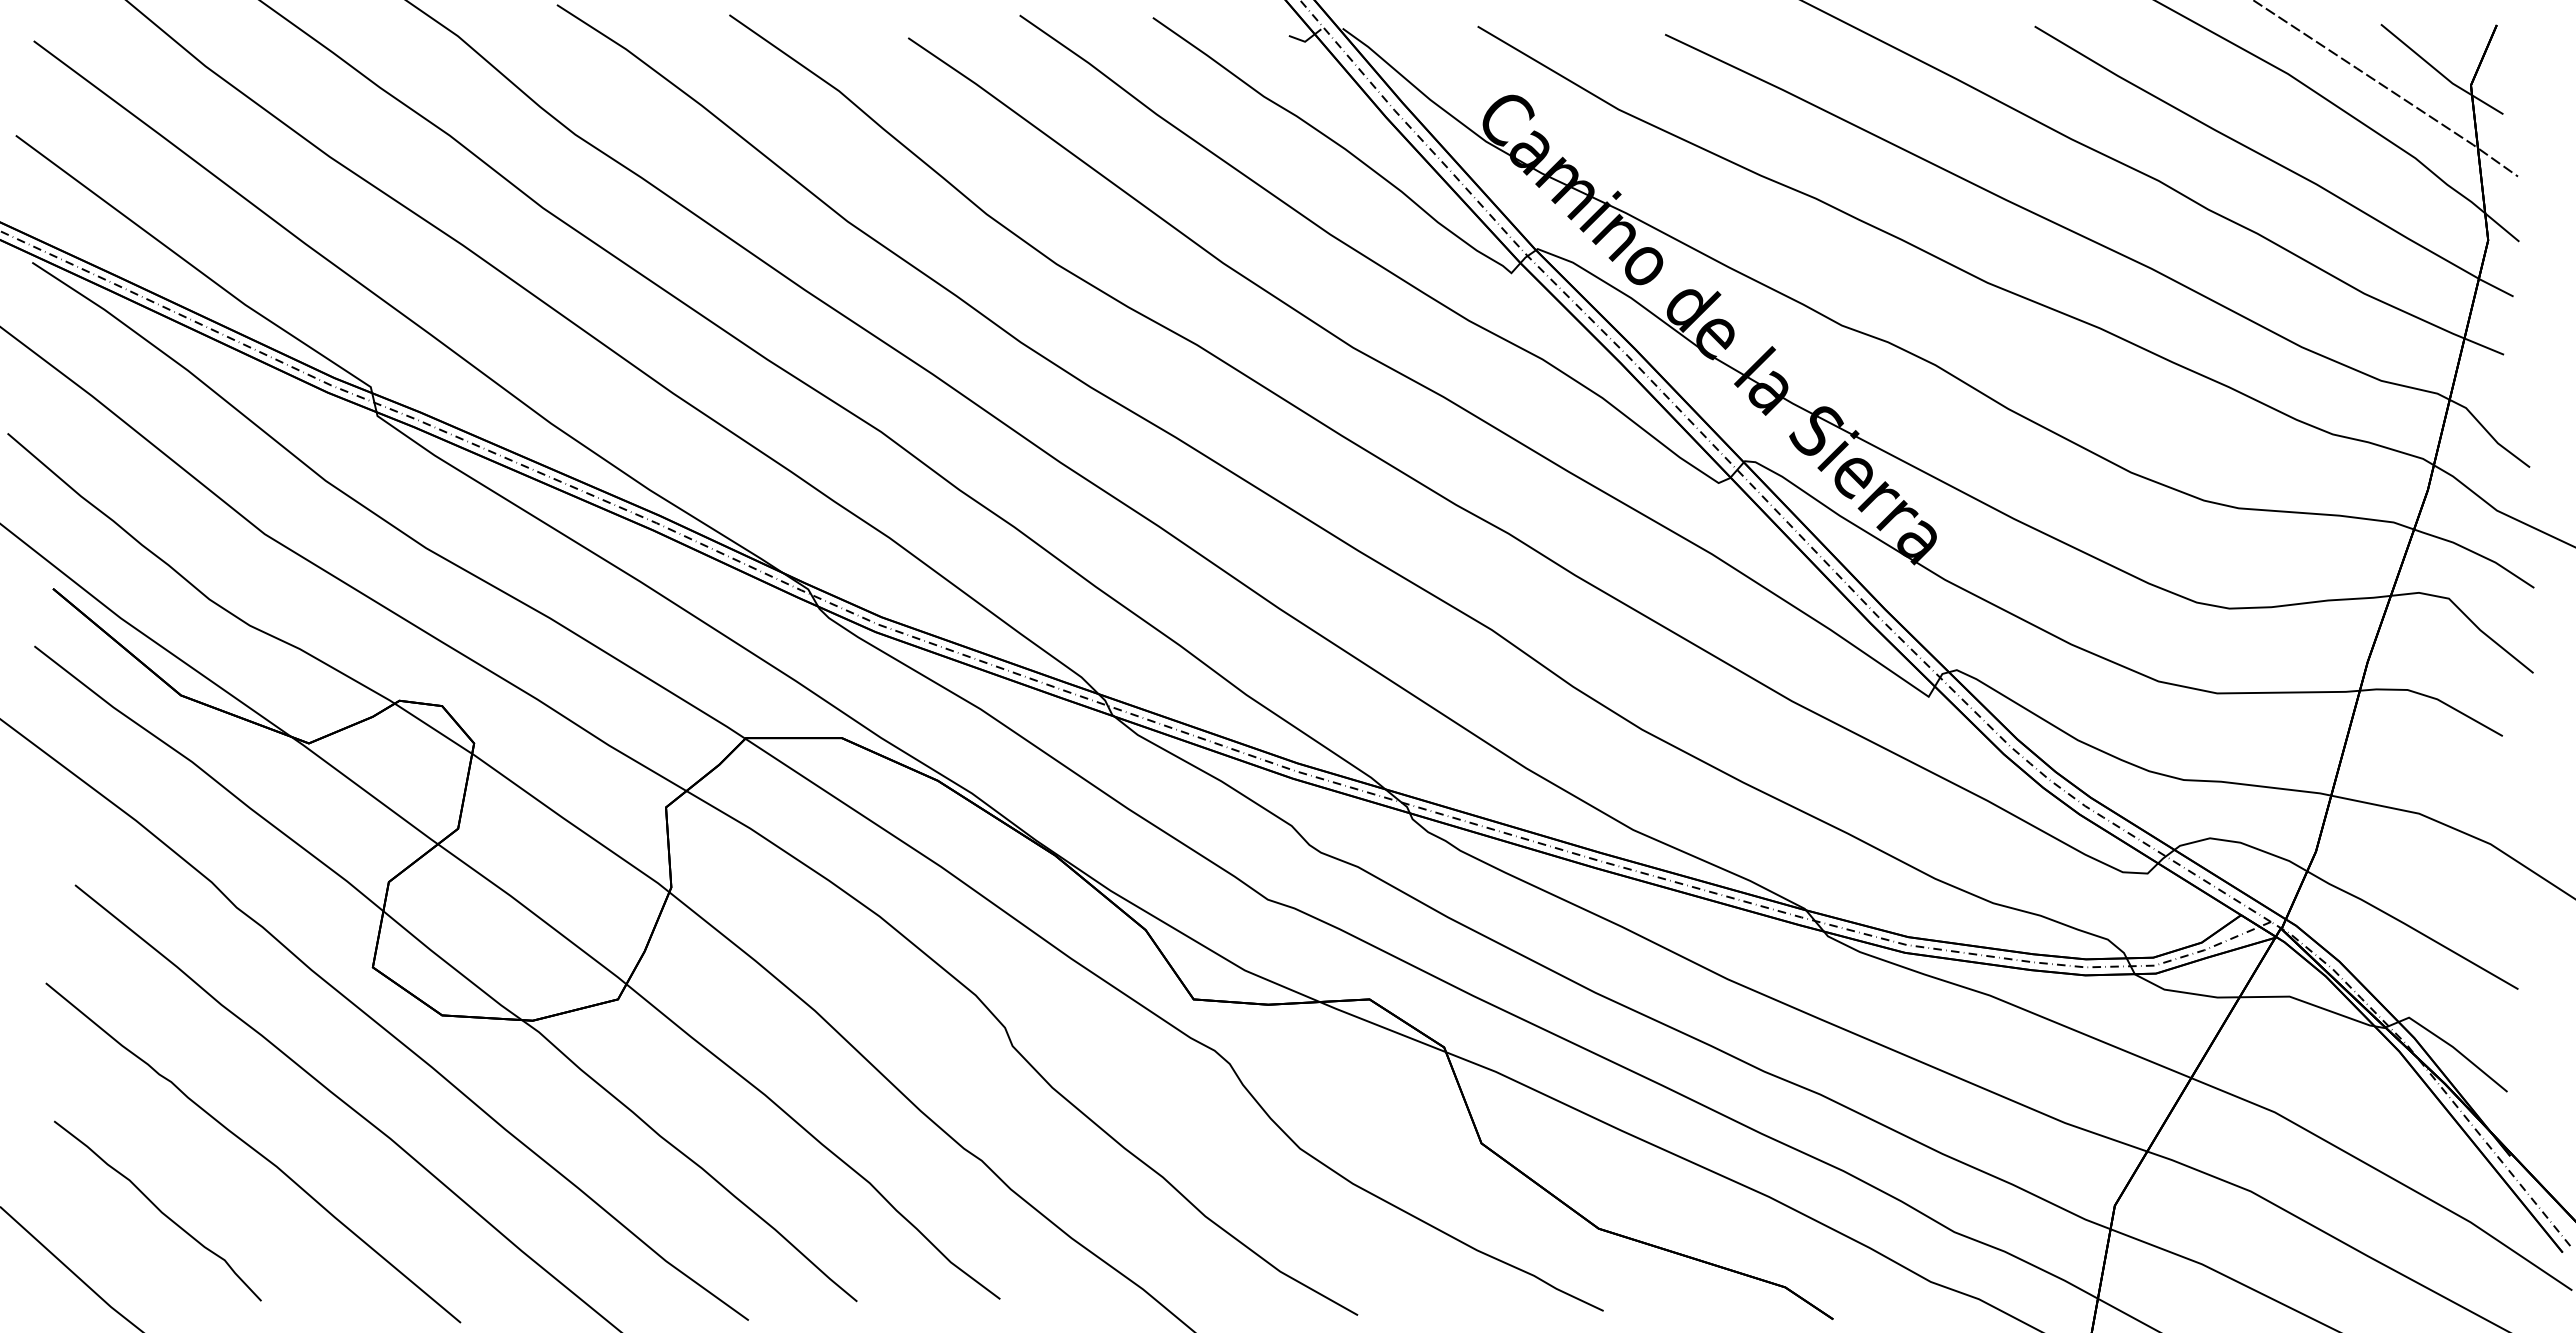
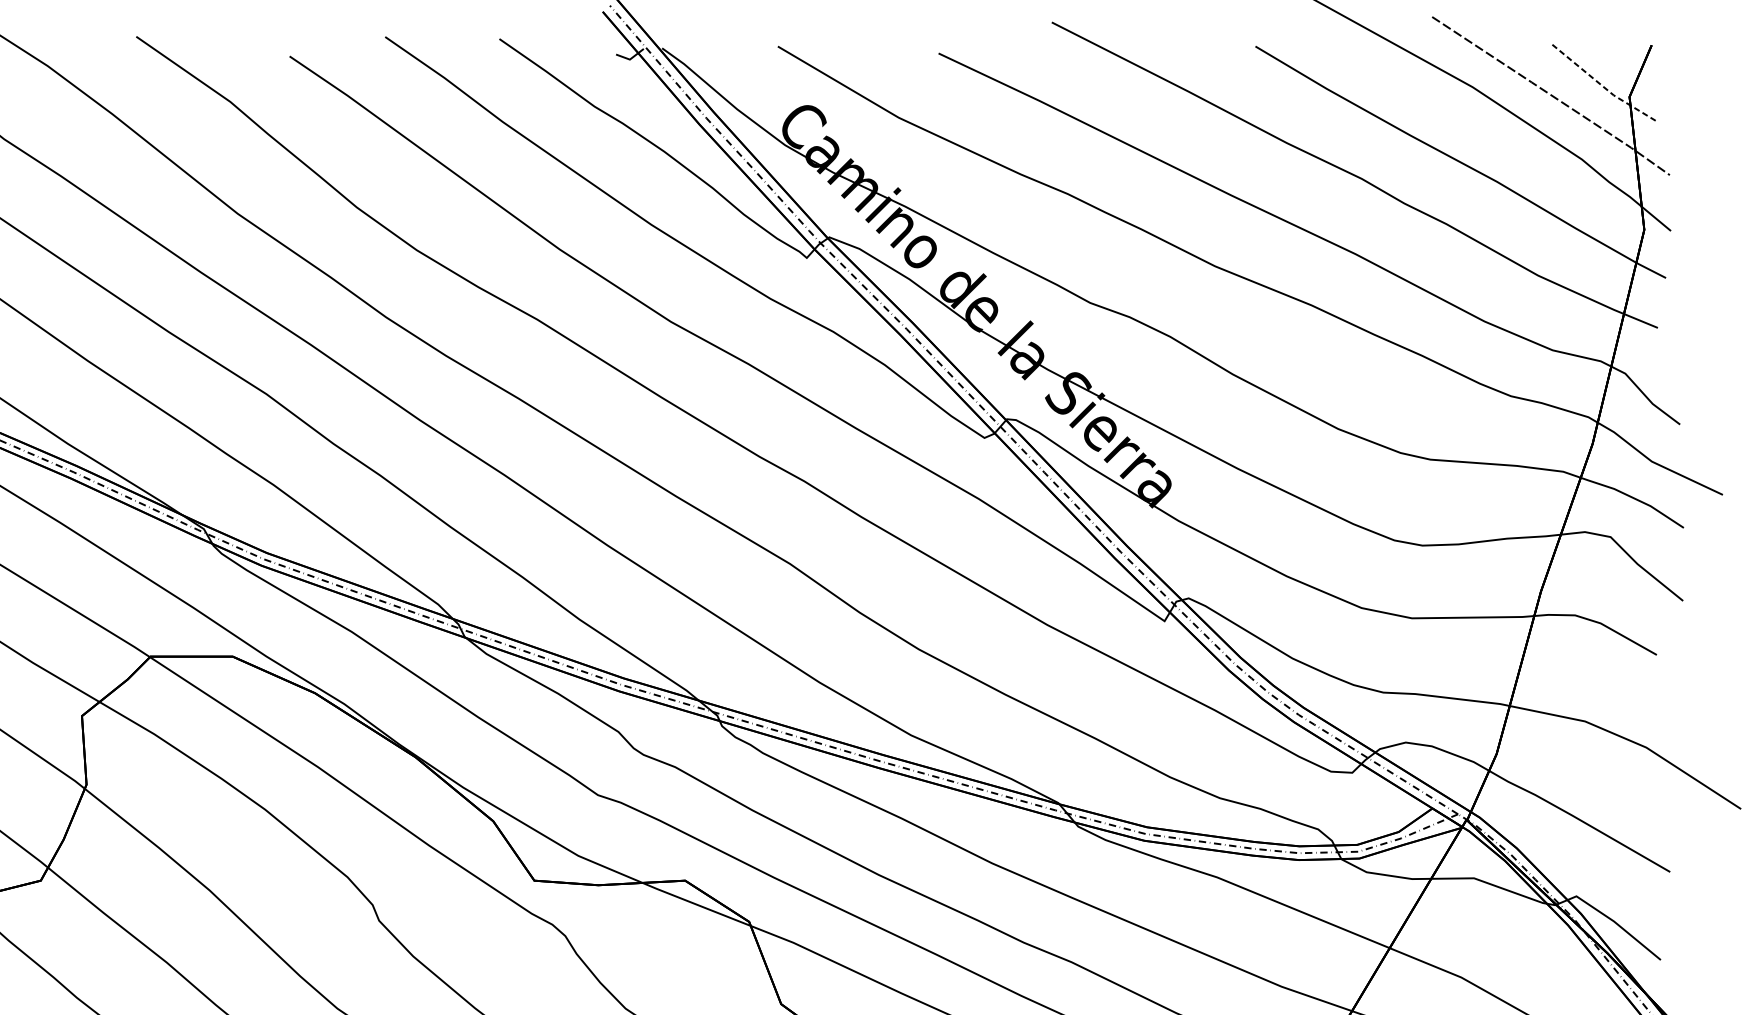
line: (2440, 73) -> (1603, 86), solid -> dashed

